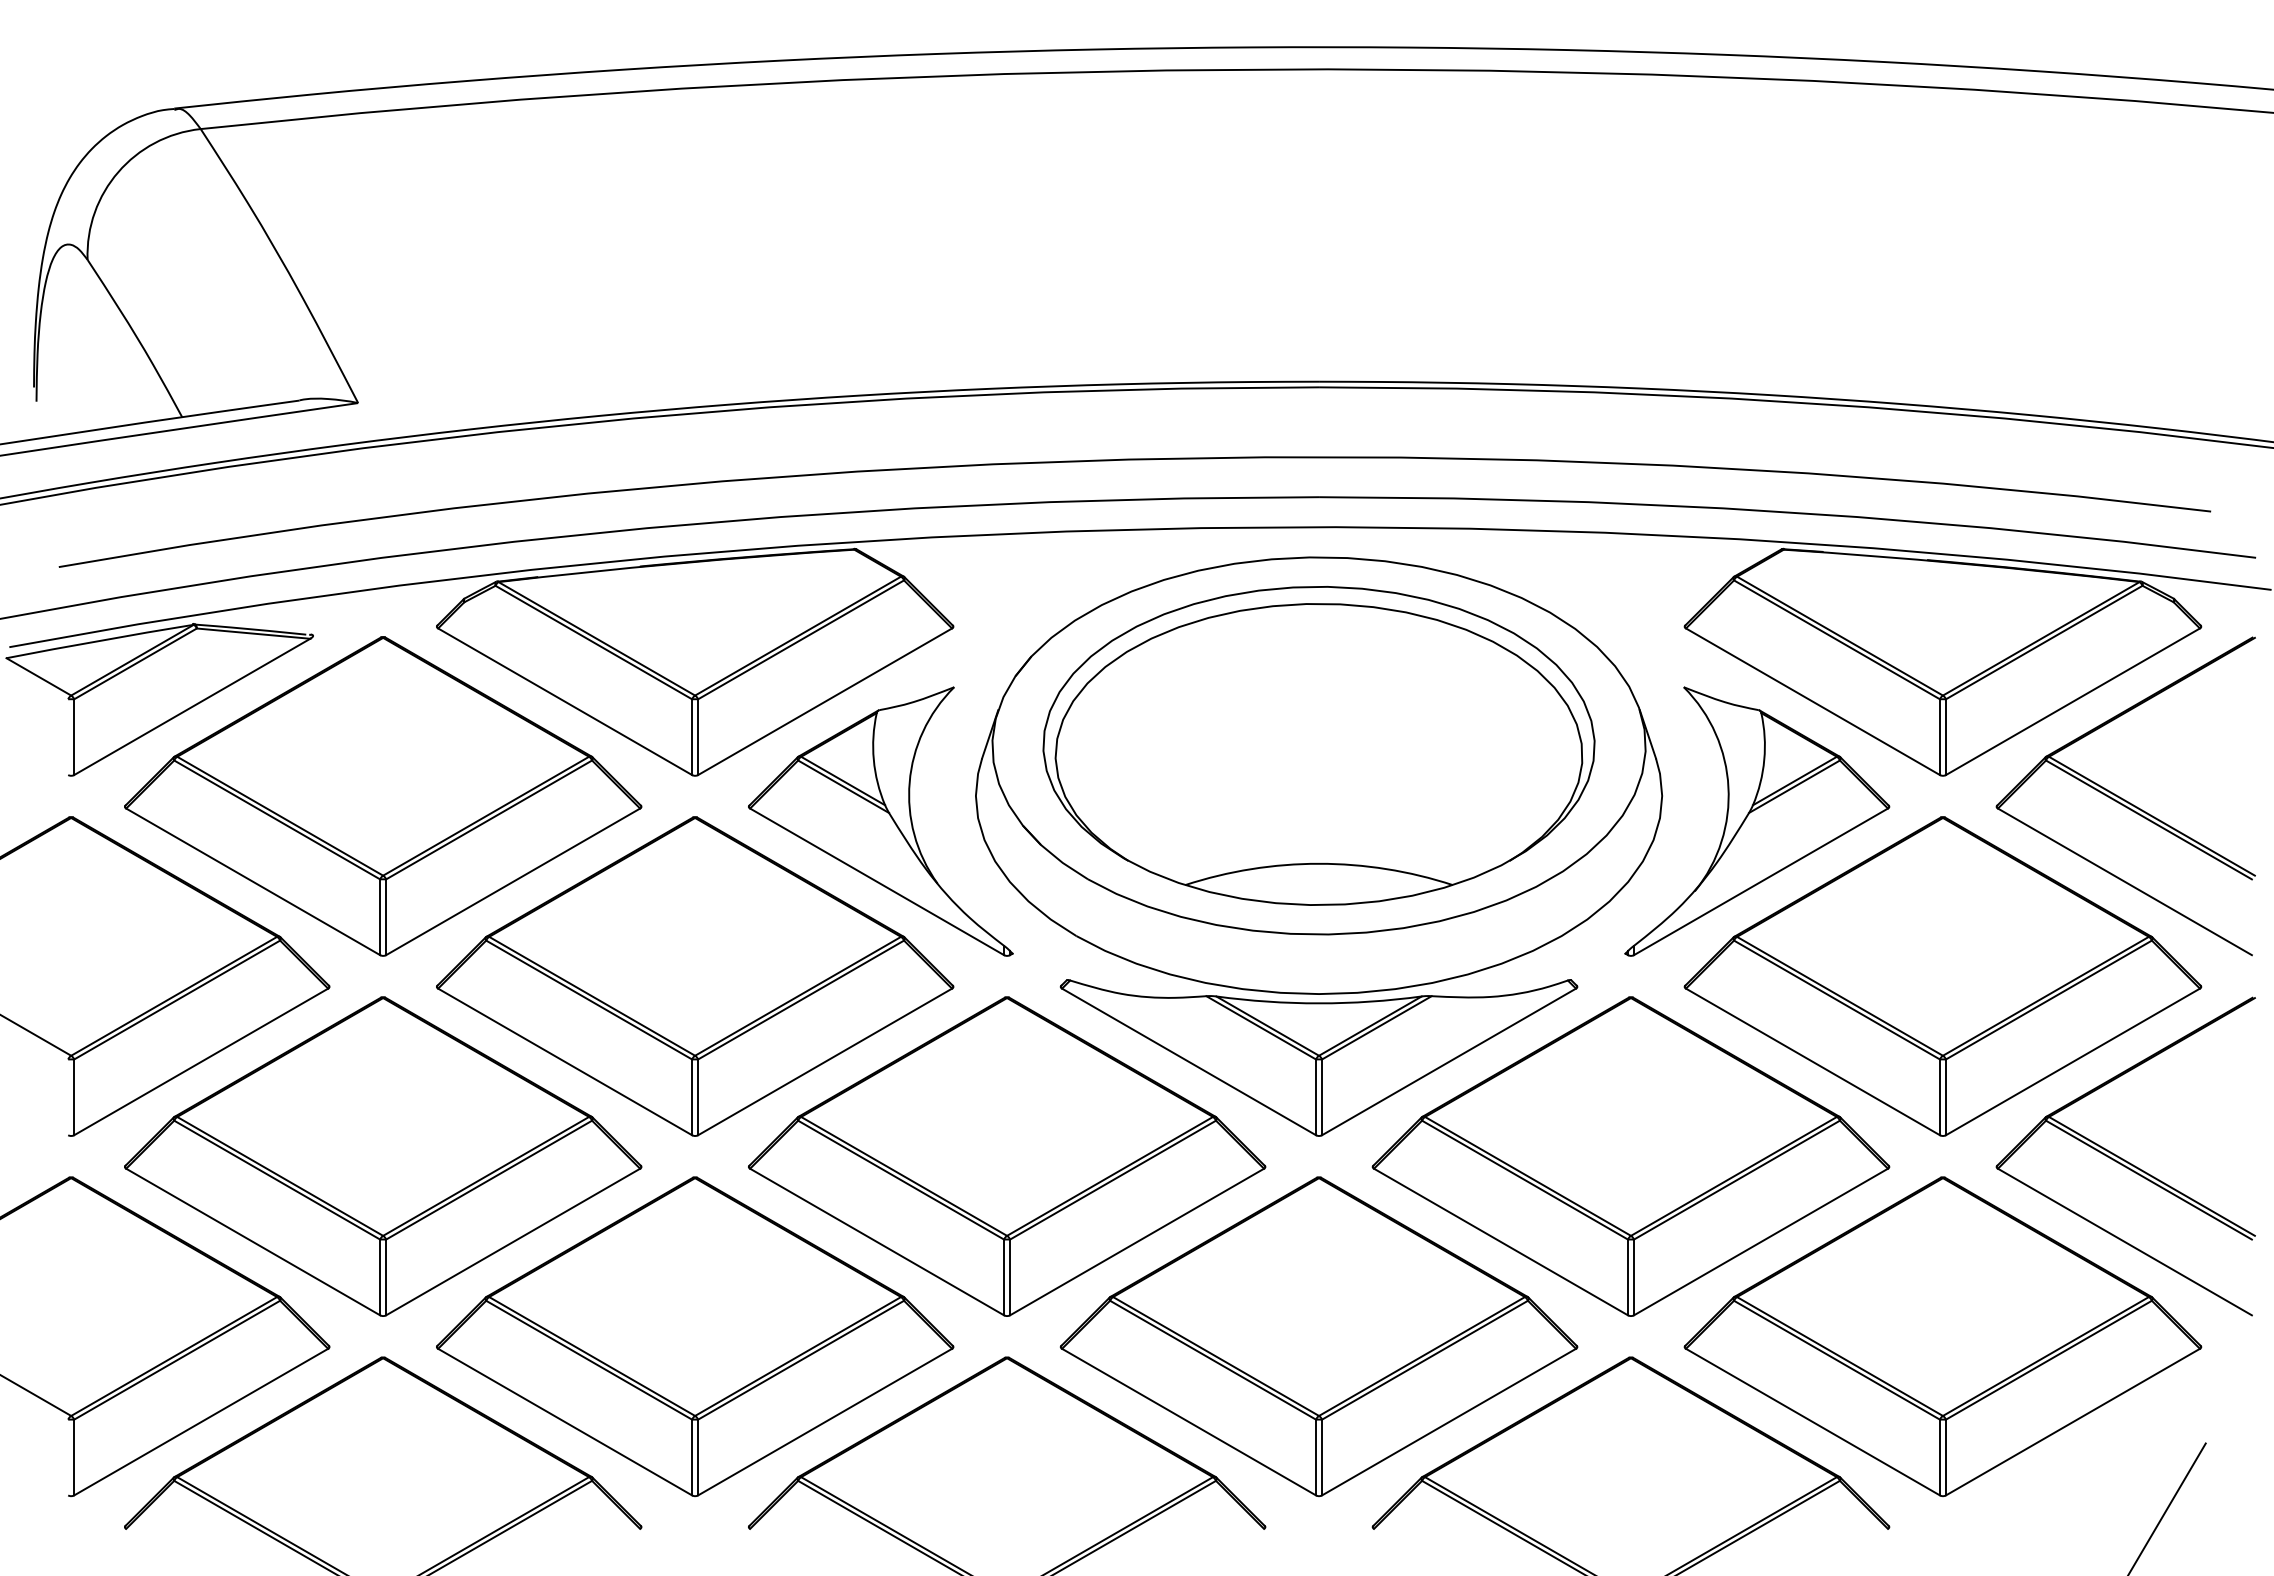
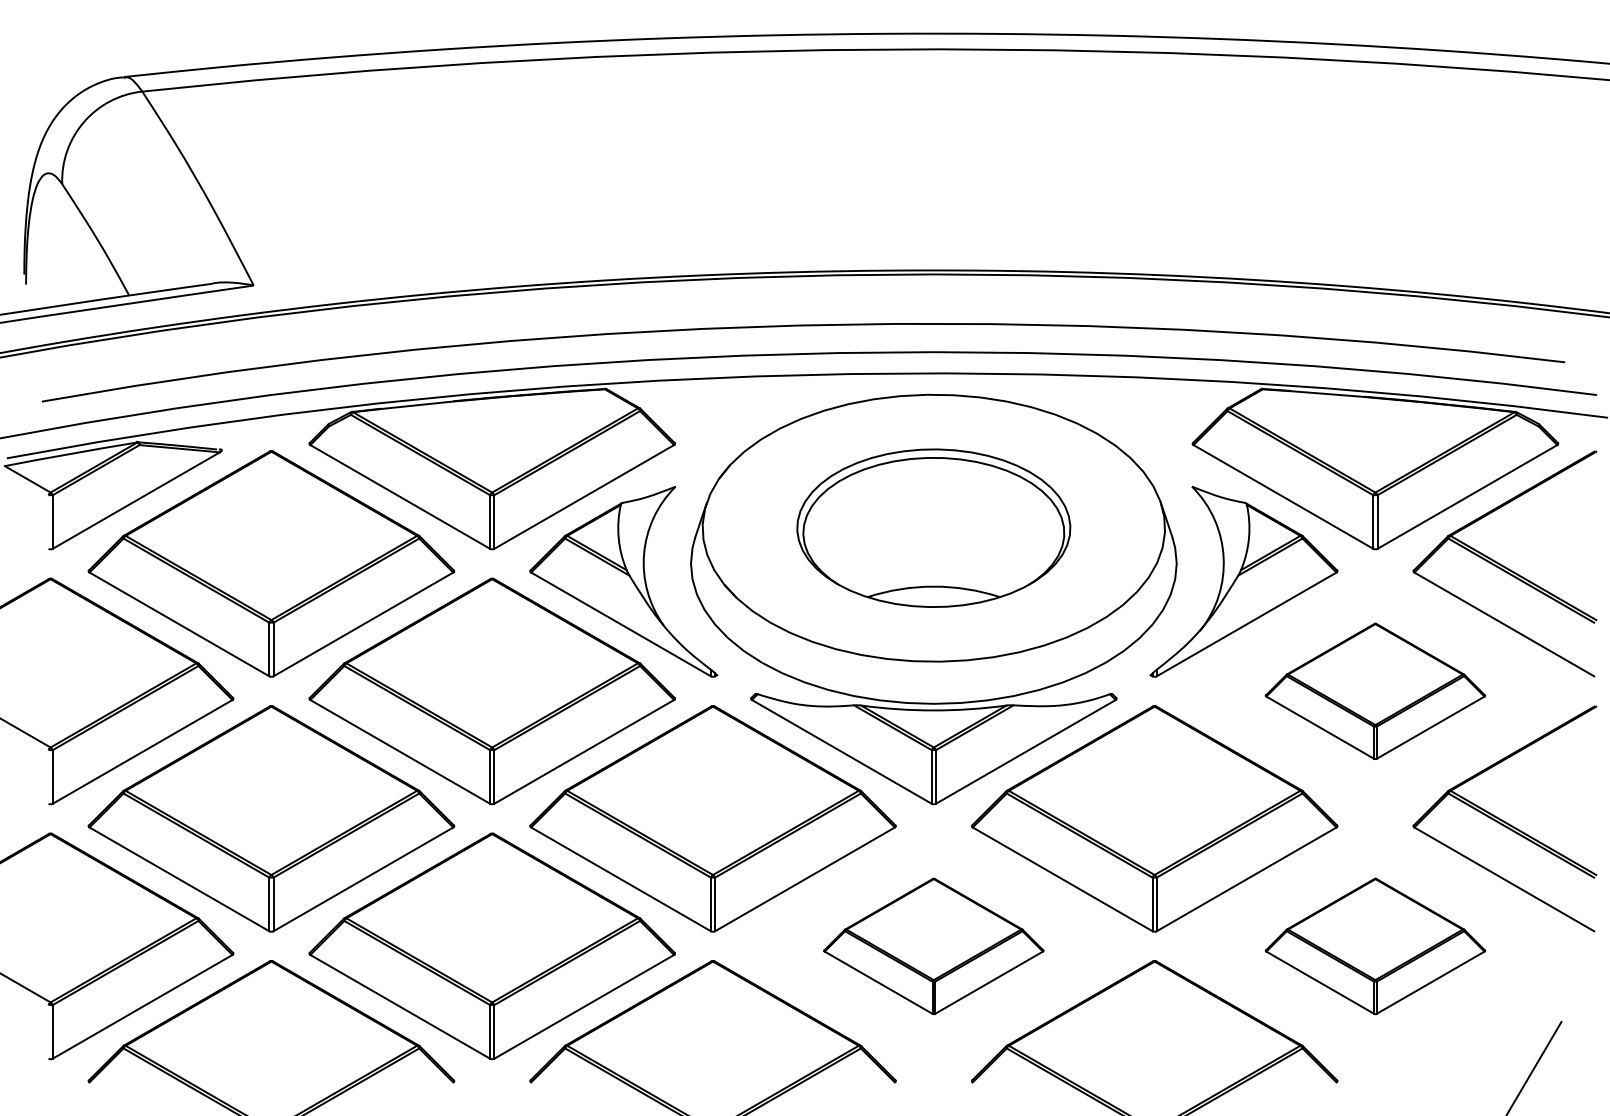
part: (1318, 745) -> (933, 527), size x0.7
part: (1942, 976) -> (1375, 691), size x0.6
part: (1318, 1336) -> (933, 946), size x0.6
part: (1942, 1336) -> (1375, 946), size x0.6

